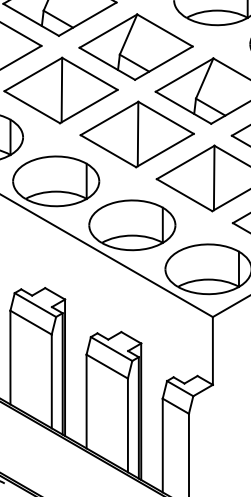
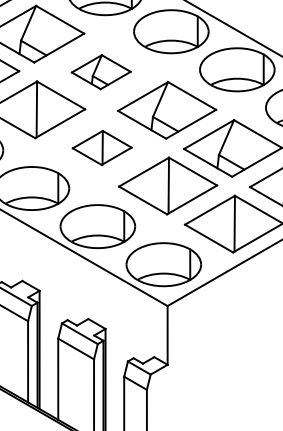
part: (136, 46) -> (101, 71), size x0.6
part: (137, 133) -> (102, 147), size x0.6

